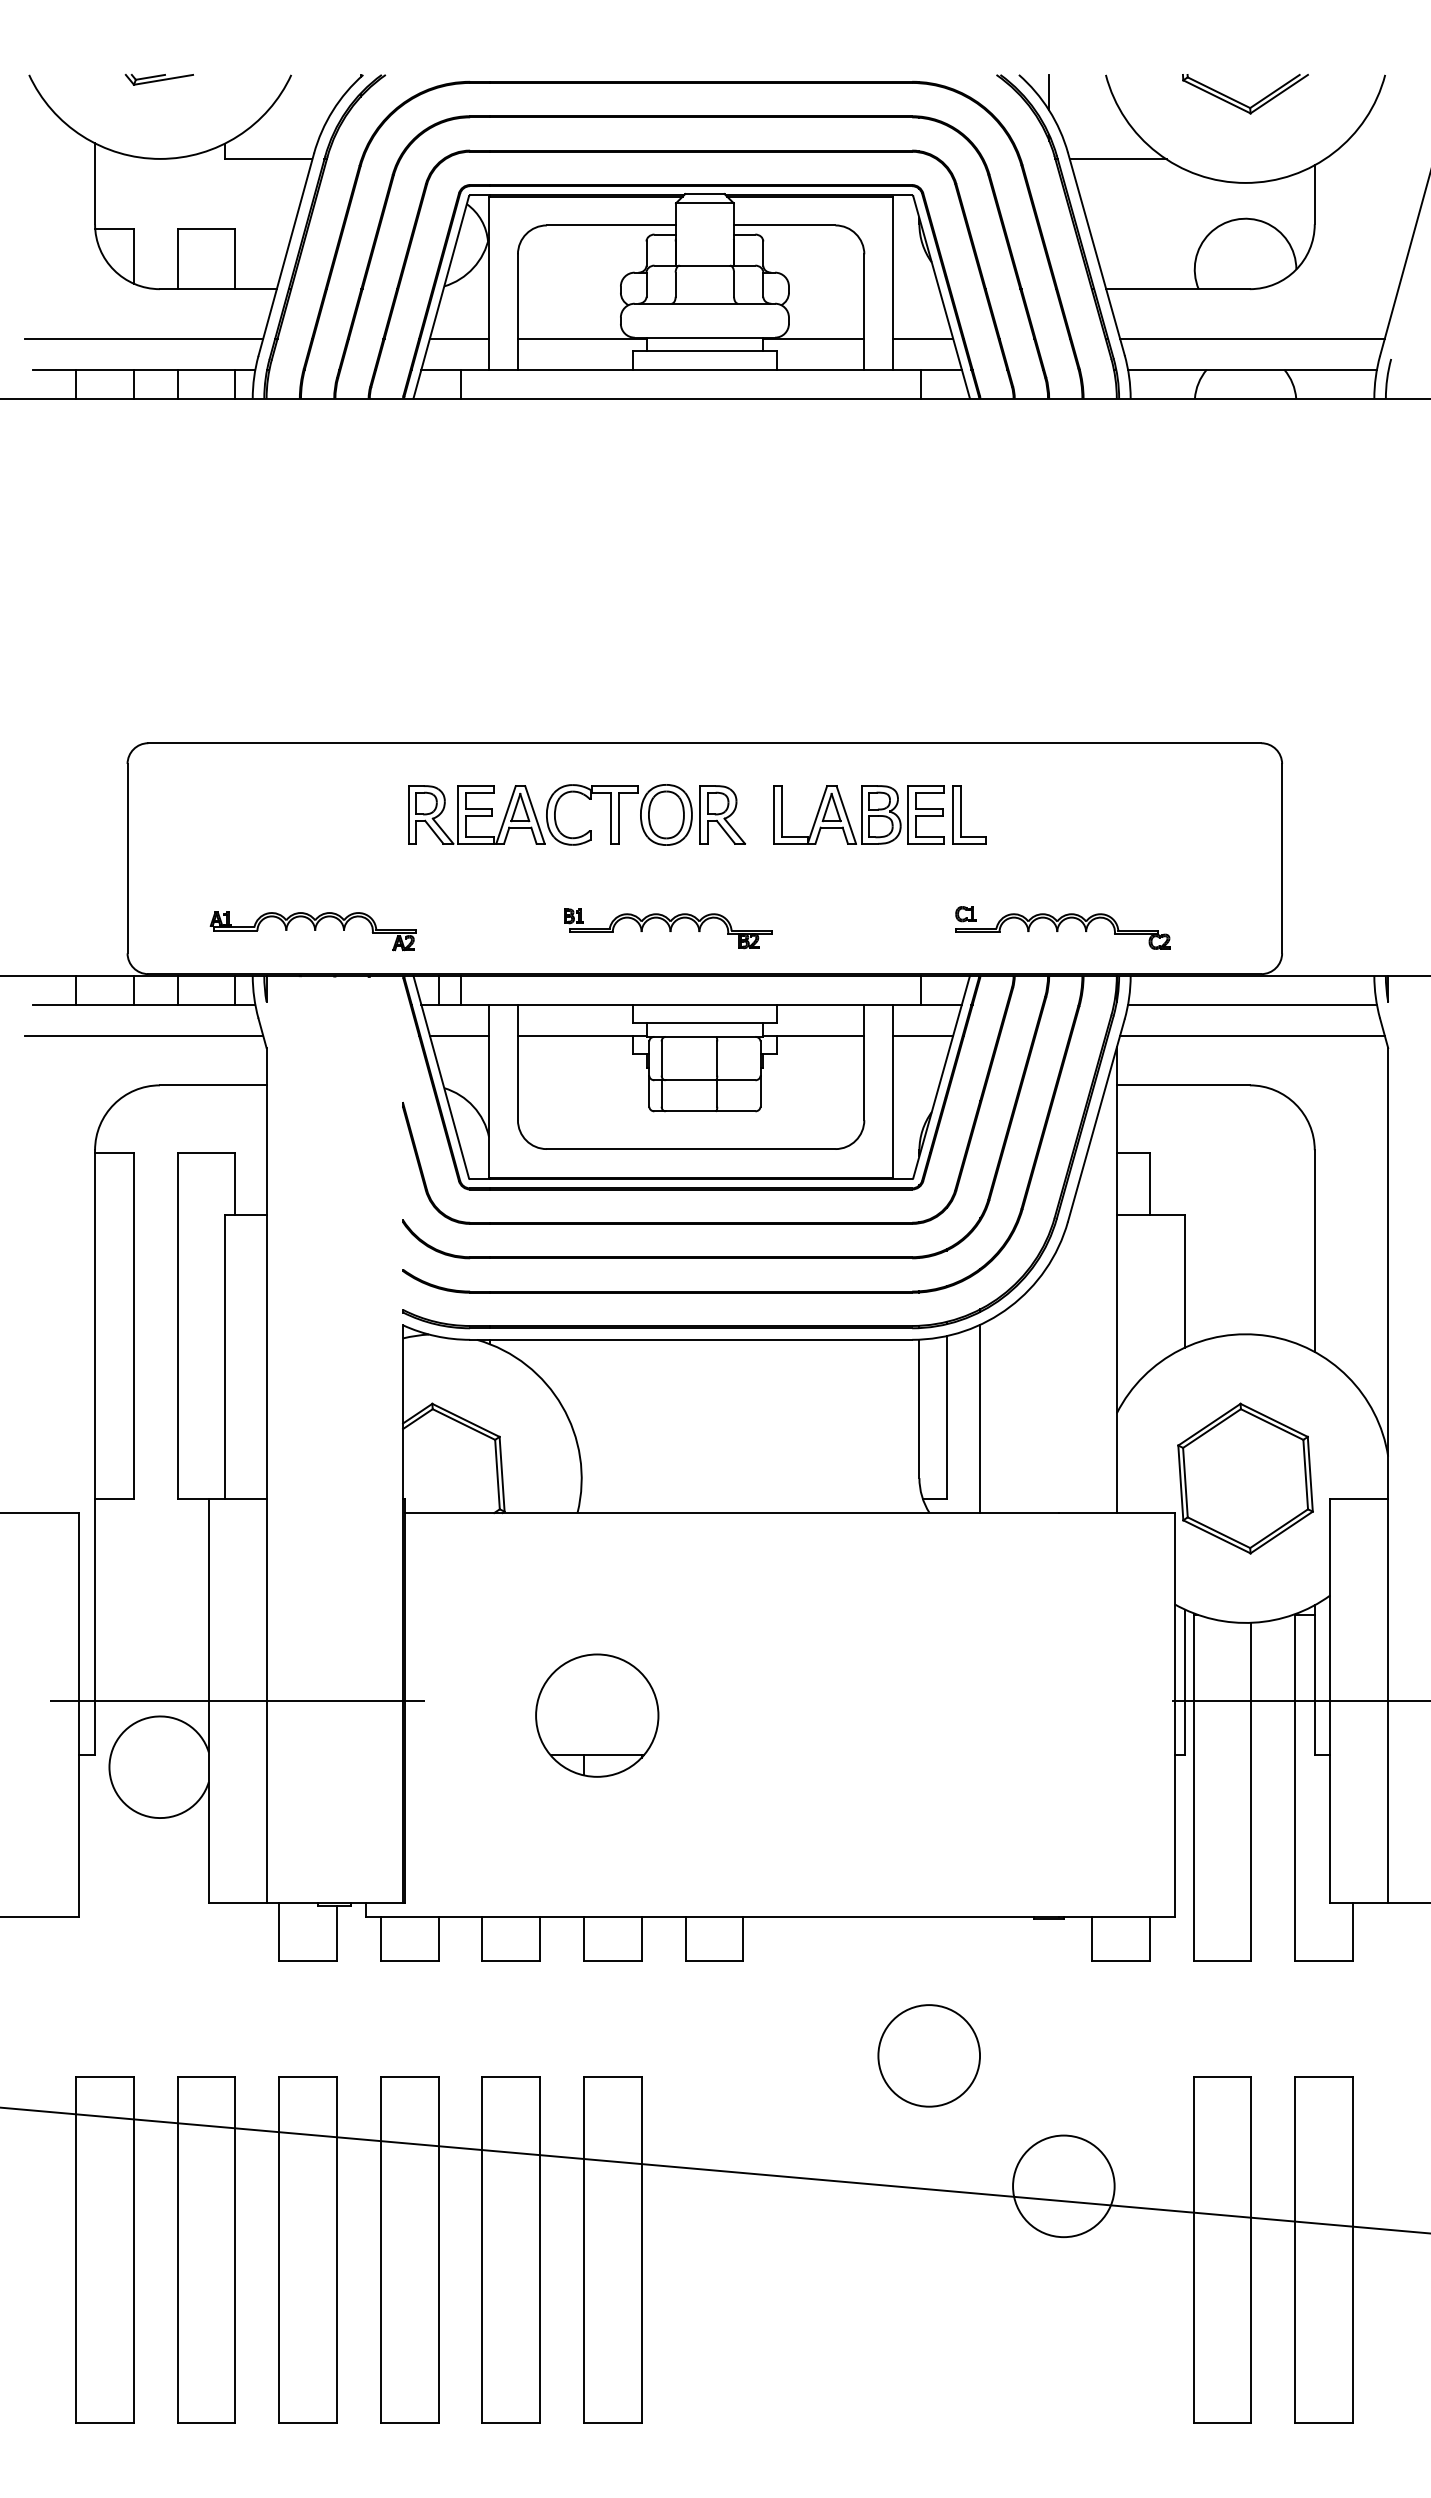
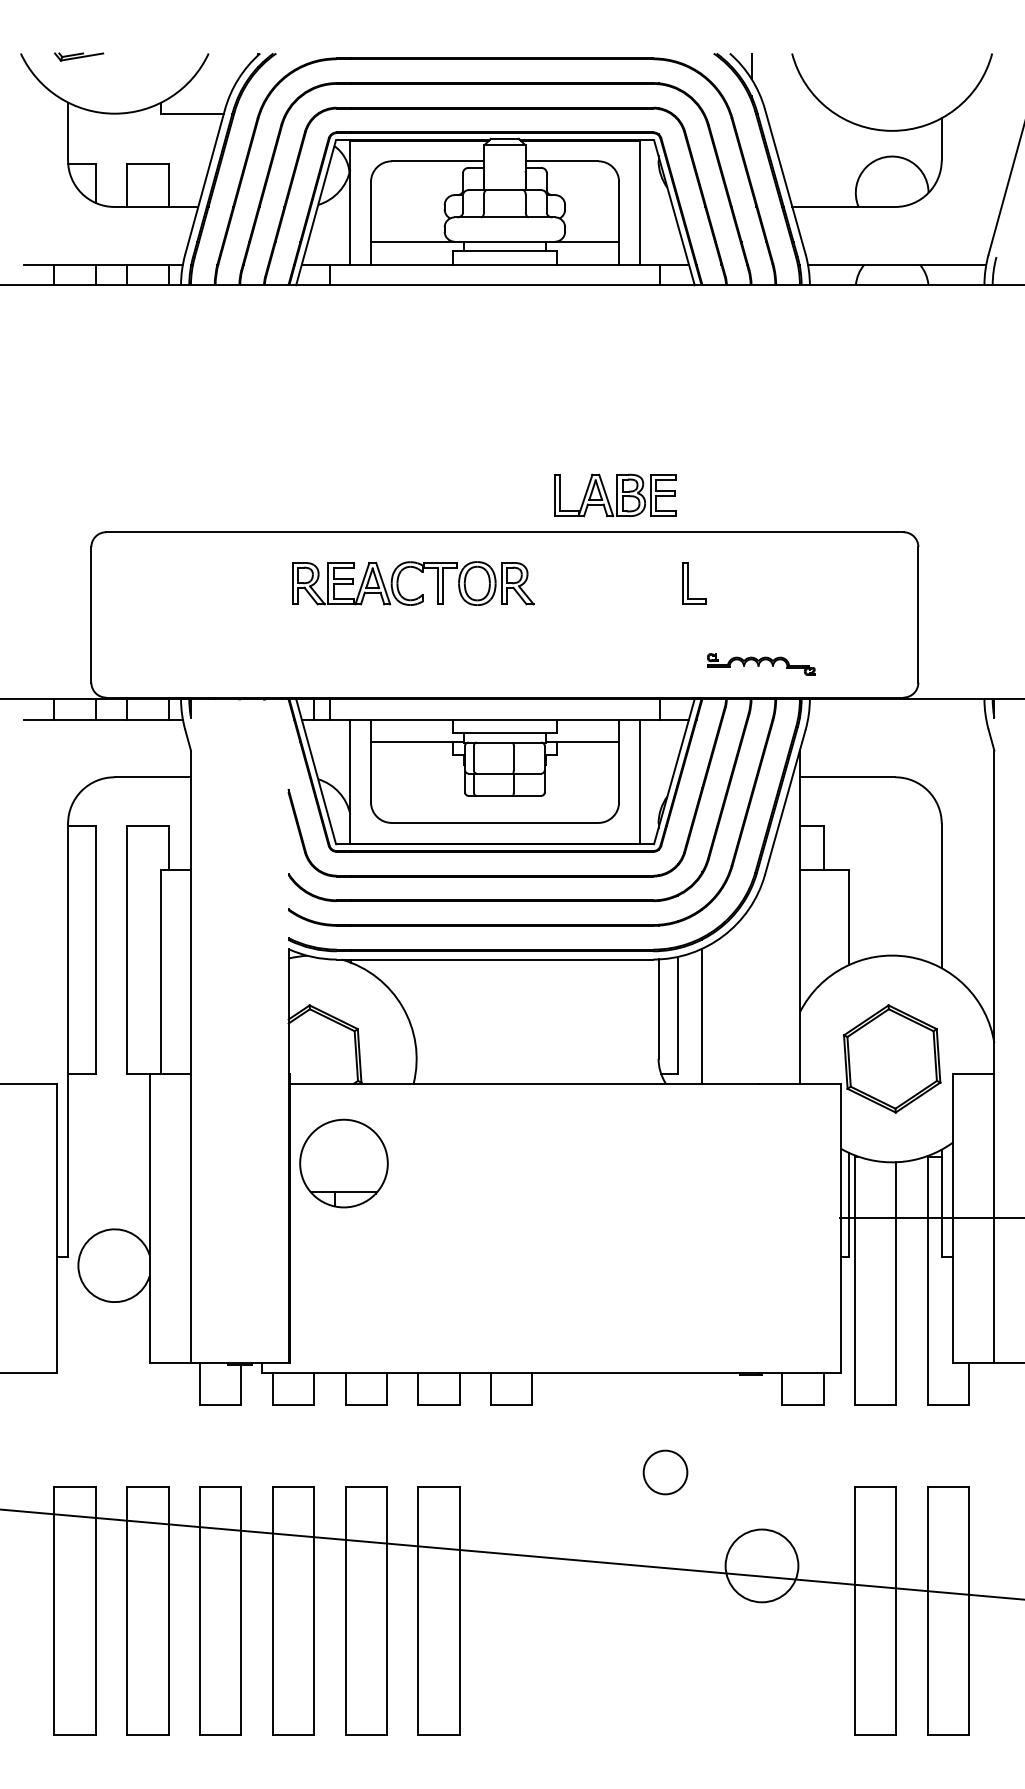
part: (158, 79) -> (78, 56), moved
part: (1241, 102) -> (889, 73), removed
line: (1117, 159) -> (800, 114), removed
line: (143, 338) -> (102, 242), removed
line: (459, 338) -> (329, 242), removed
line: (923, 338) -> (661, 242), removed
line: (1252, 338) -> (897, 242), removed
part: (858, 814) -> (614, 495), moved
part: (1062, 927) -> (761, 664), size x0.7
part: (668, 928) -> (478, 664), removed
part: (312, 931) -> (223, 667), removed
line: (1252, 1004) -> (897, 719), removed
line: (143, 1035) -> (102, 741), removed
line: (459, 1035) -> (329, 741), removed
line: (923, 1035) -> (661, 741), removed
line: (1252, 1035) -> (897, 741), removed
line: (237, 1700) -> (170, 1217), removed
part: (597, 1715) -> (344, 1163), moved
circle: (928, 2055) -> (665, 1472), size x0.6

